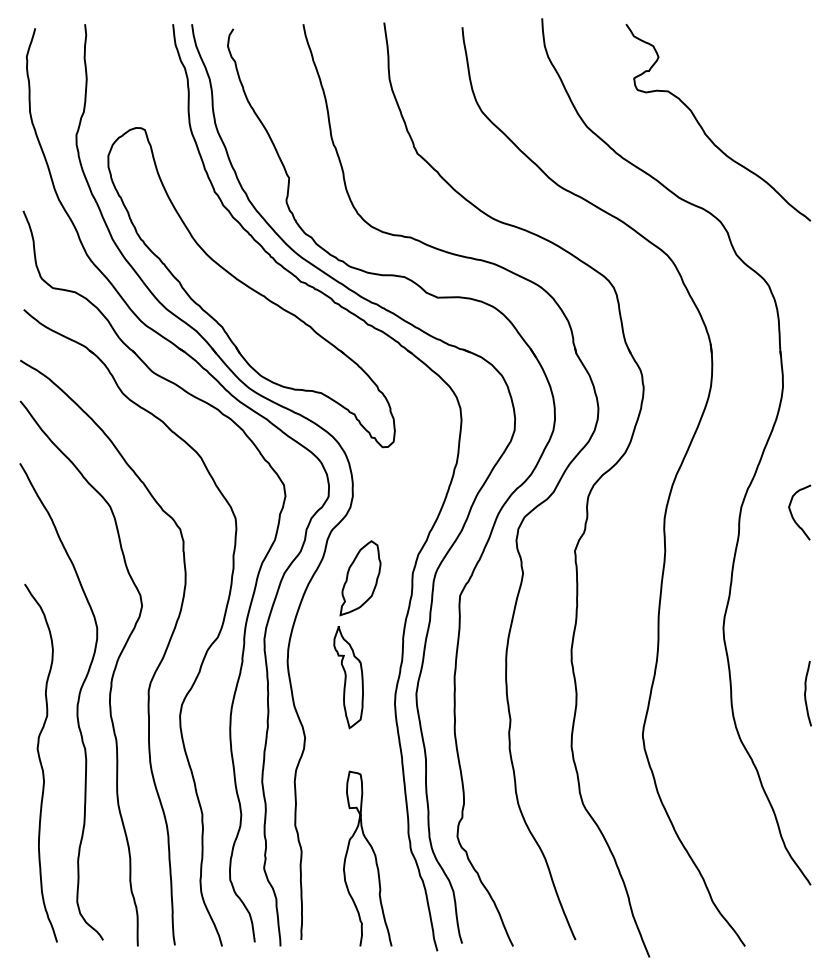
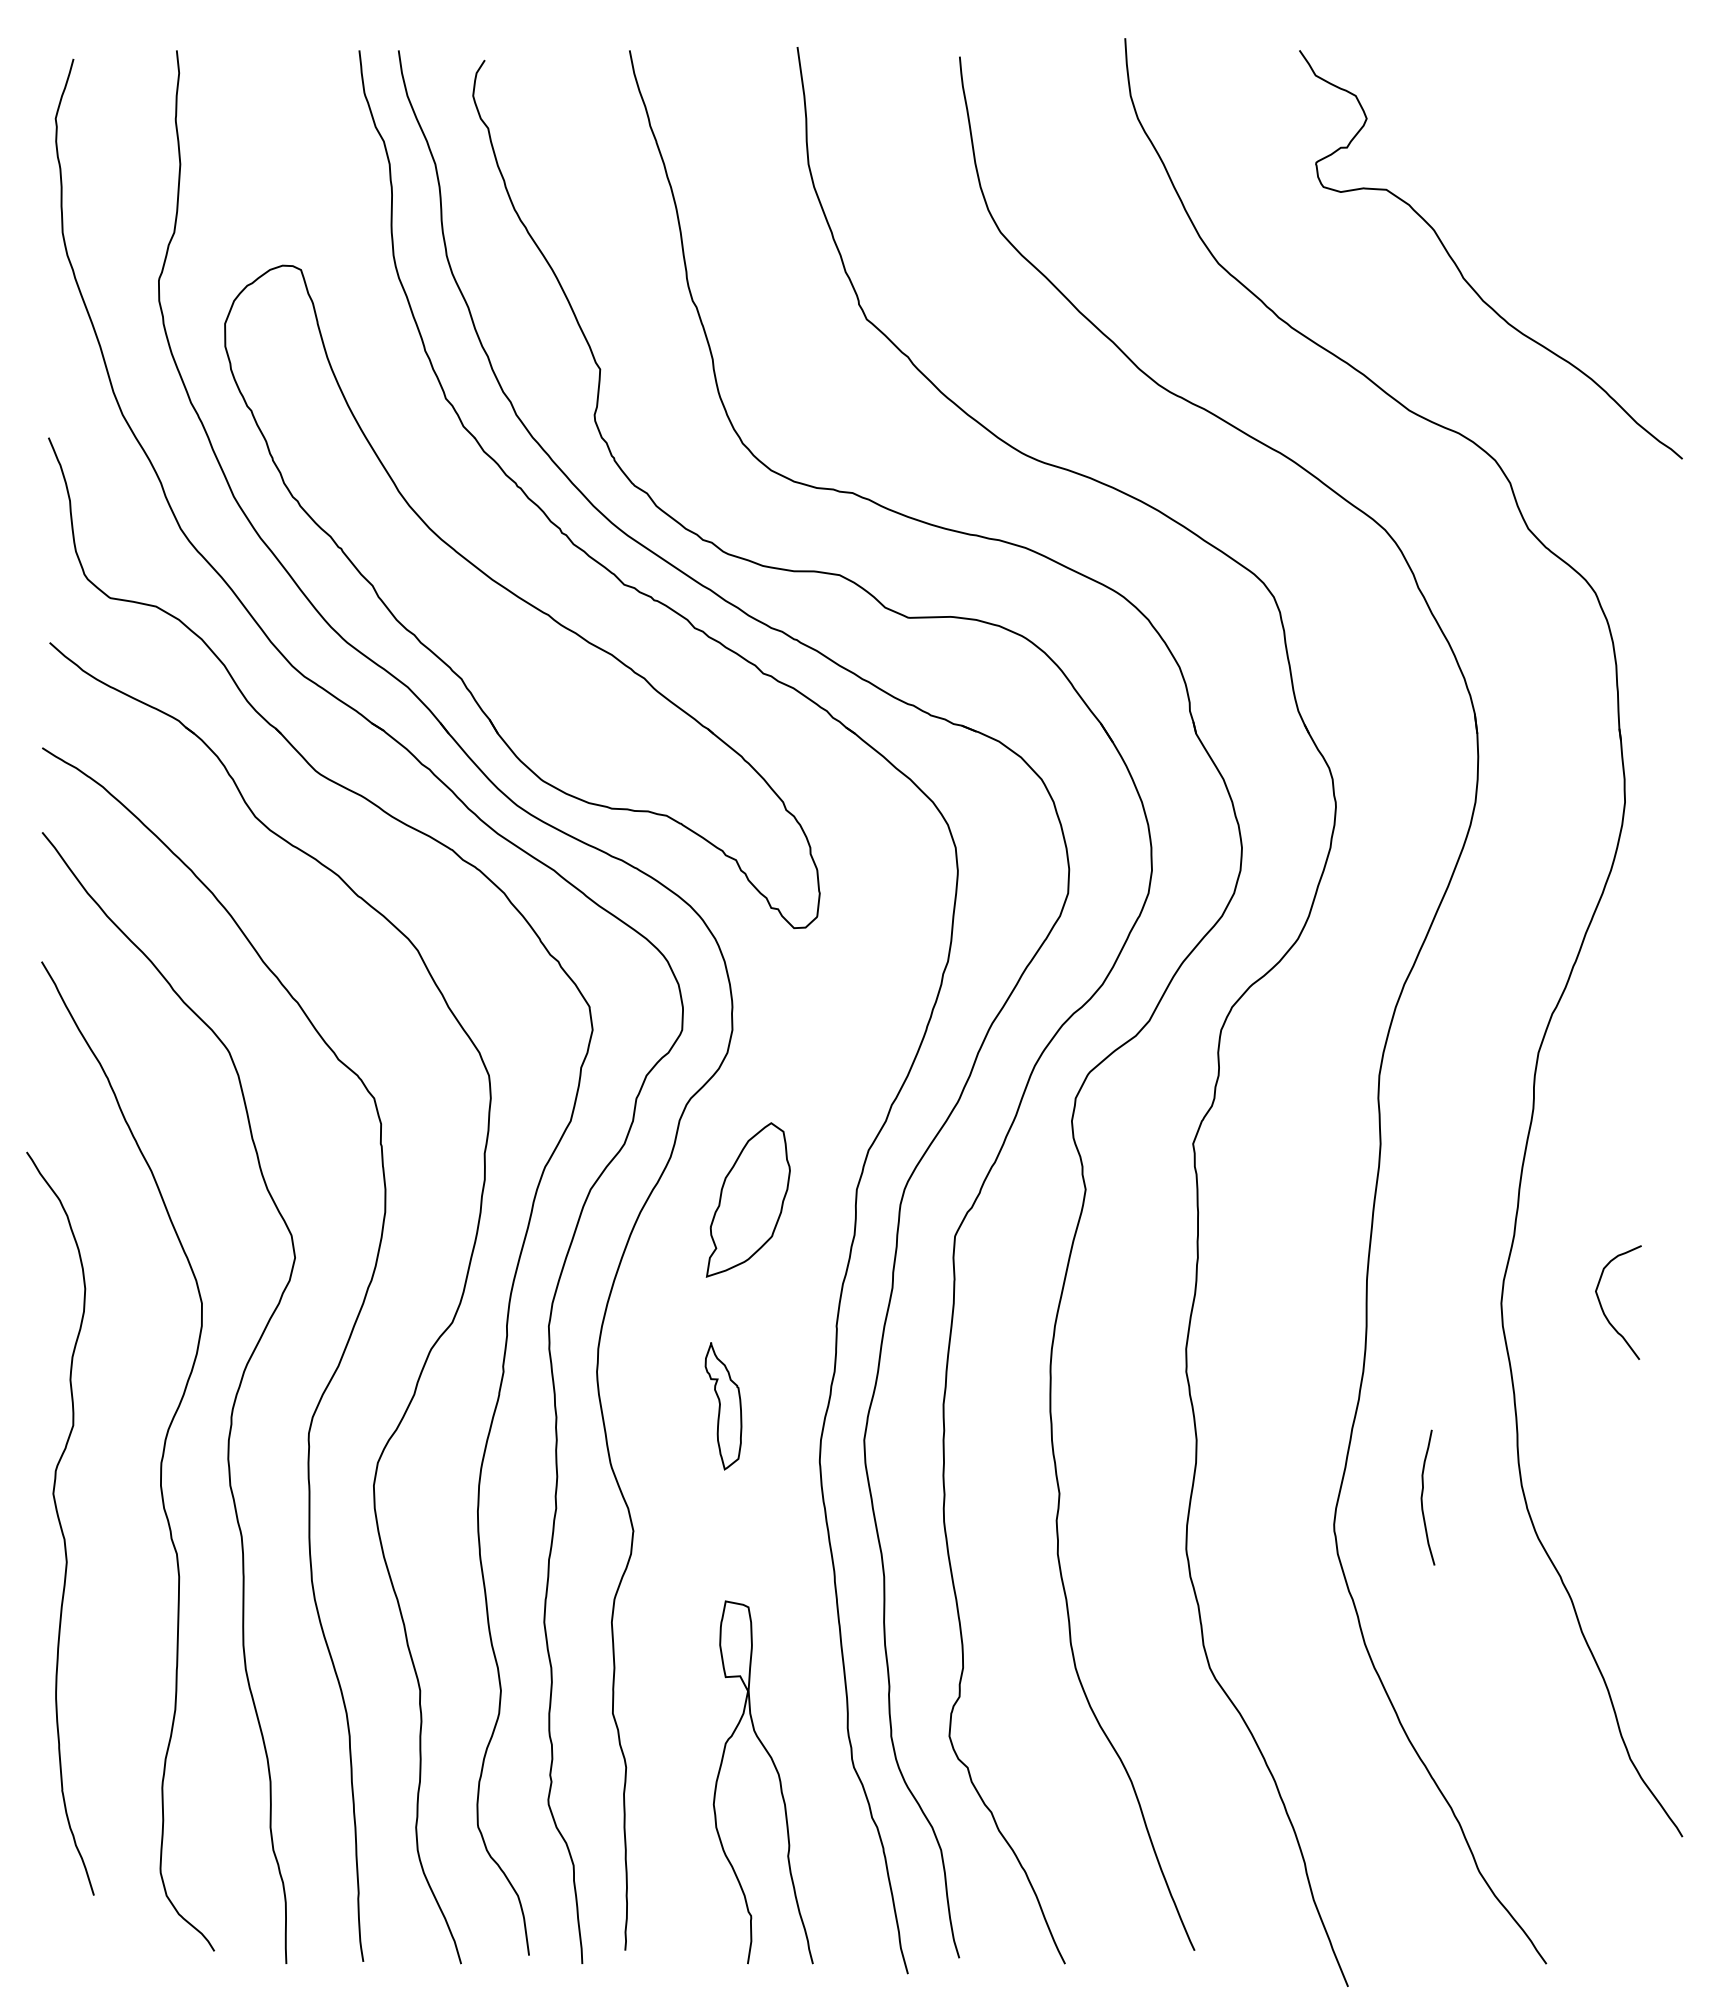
curve: (792, 513) -> (1603, 1304), moved
part: (348, 677) -> (723, 1405), size x0.6
curve: (806, 692) -> (1424, 1495), moved
curve: (40, 762) -> (59, 1522), moved

